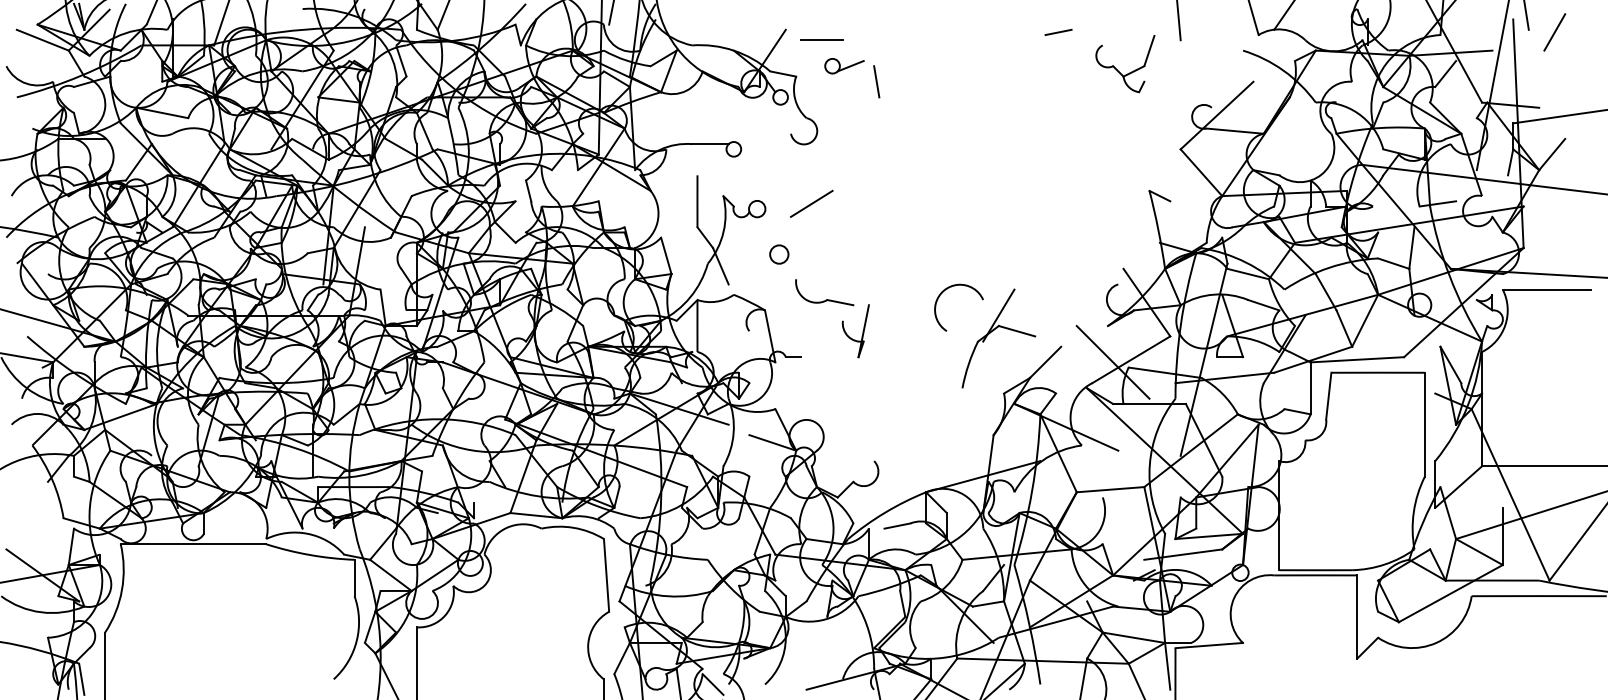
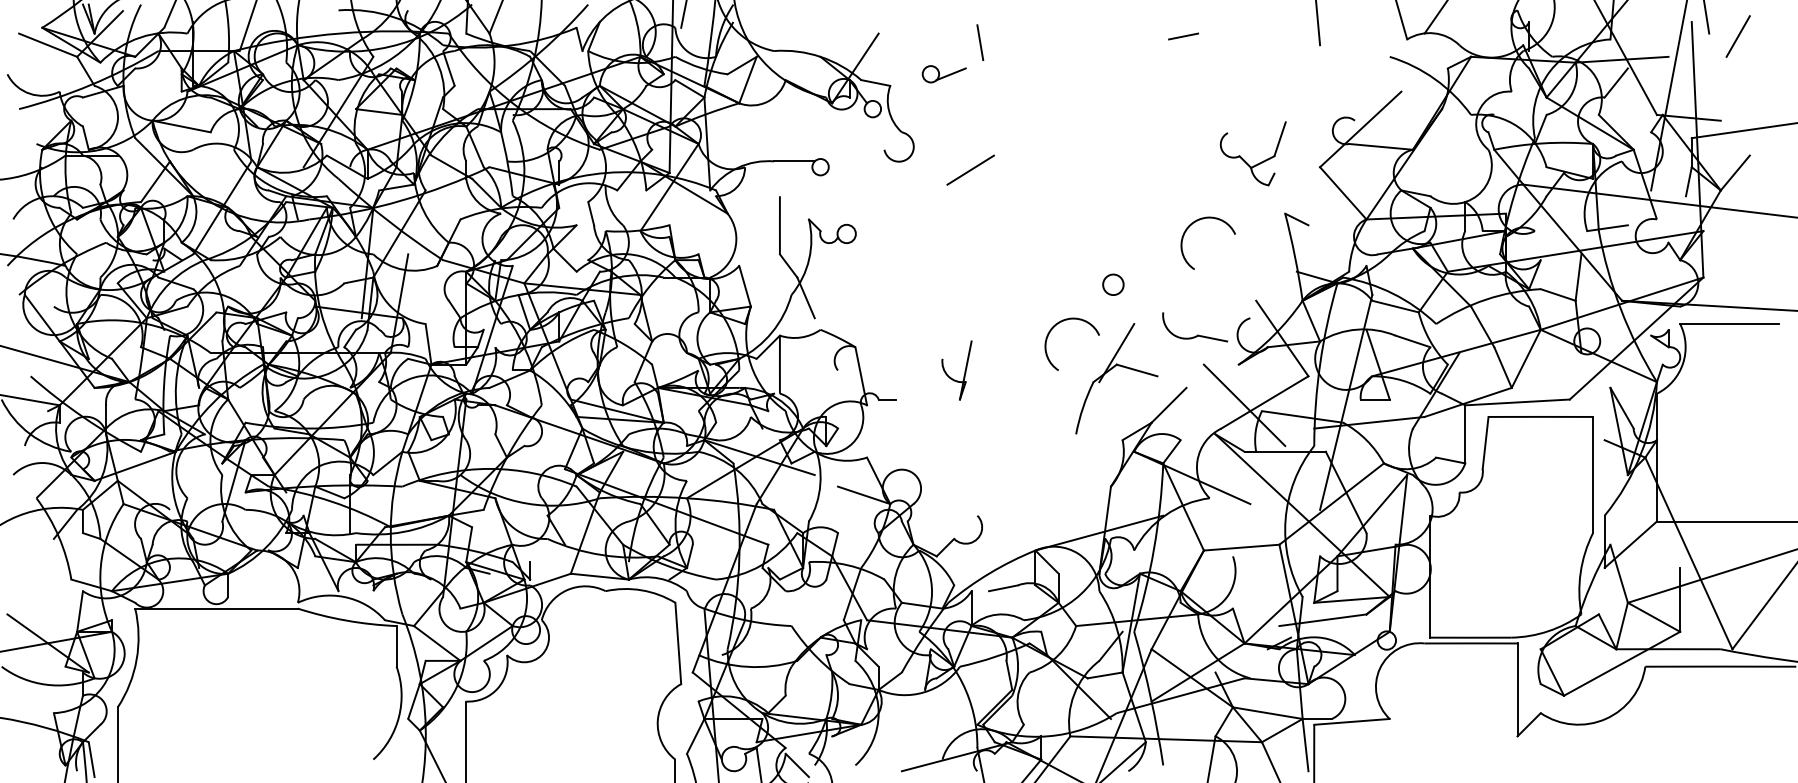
line: (822, 40) -> (919, 45), removed
part: (1118, 69) -> (1245, 160), moved
line: (876, 81) -> (980, 42), moved
arc: (1068, 199) -> (1194, 223), added
line: (811, 203) -> (970, 169), moved
circle: (779, 254) -> (1113, 284), moved
part: (826, 299) -> (1197, 334), moved

